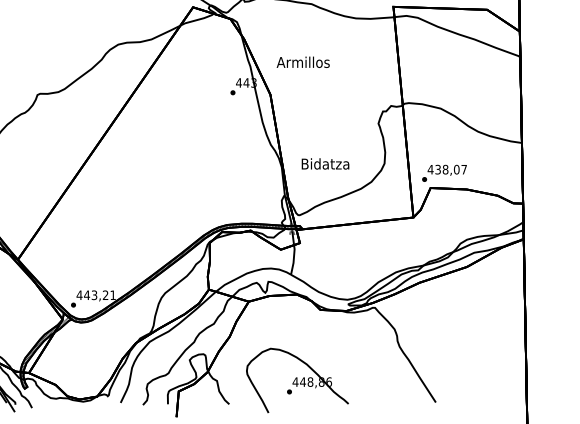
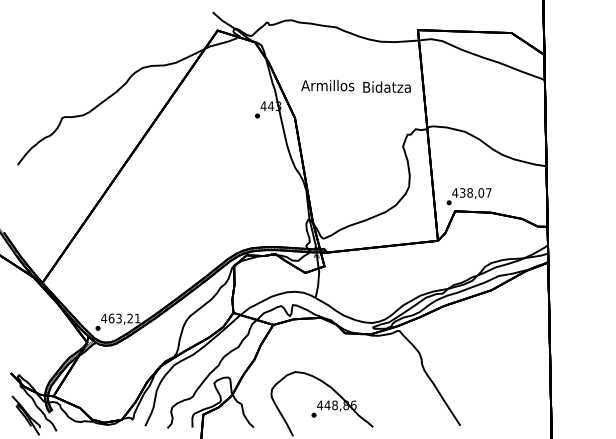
text: (324, 163) -> (386, 86), moved
text: (86, 295) -> (111, 318), 443,21 -> 463,21

